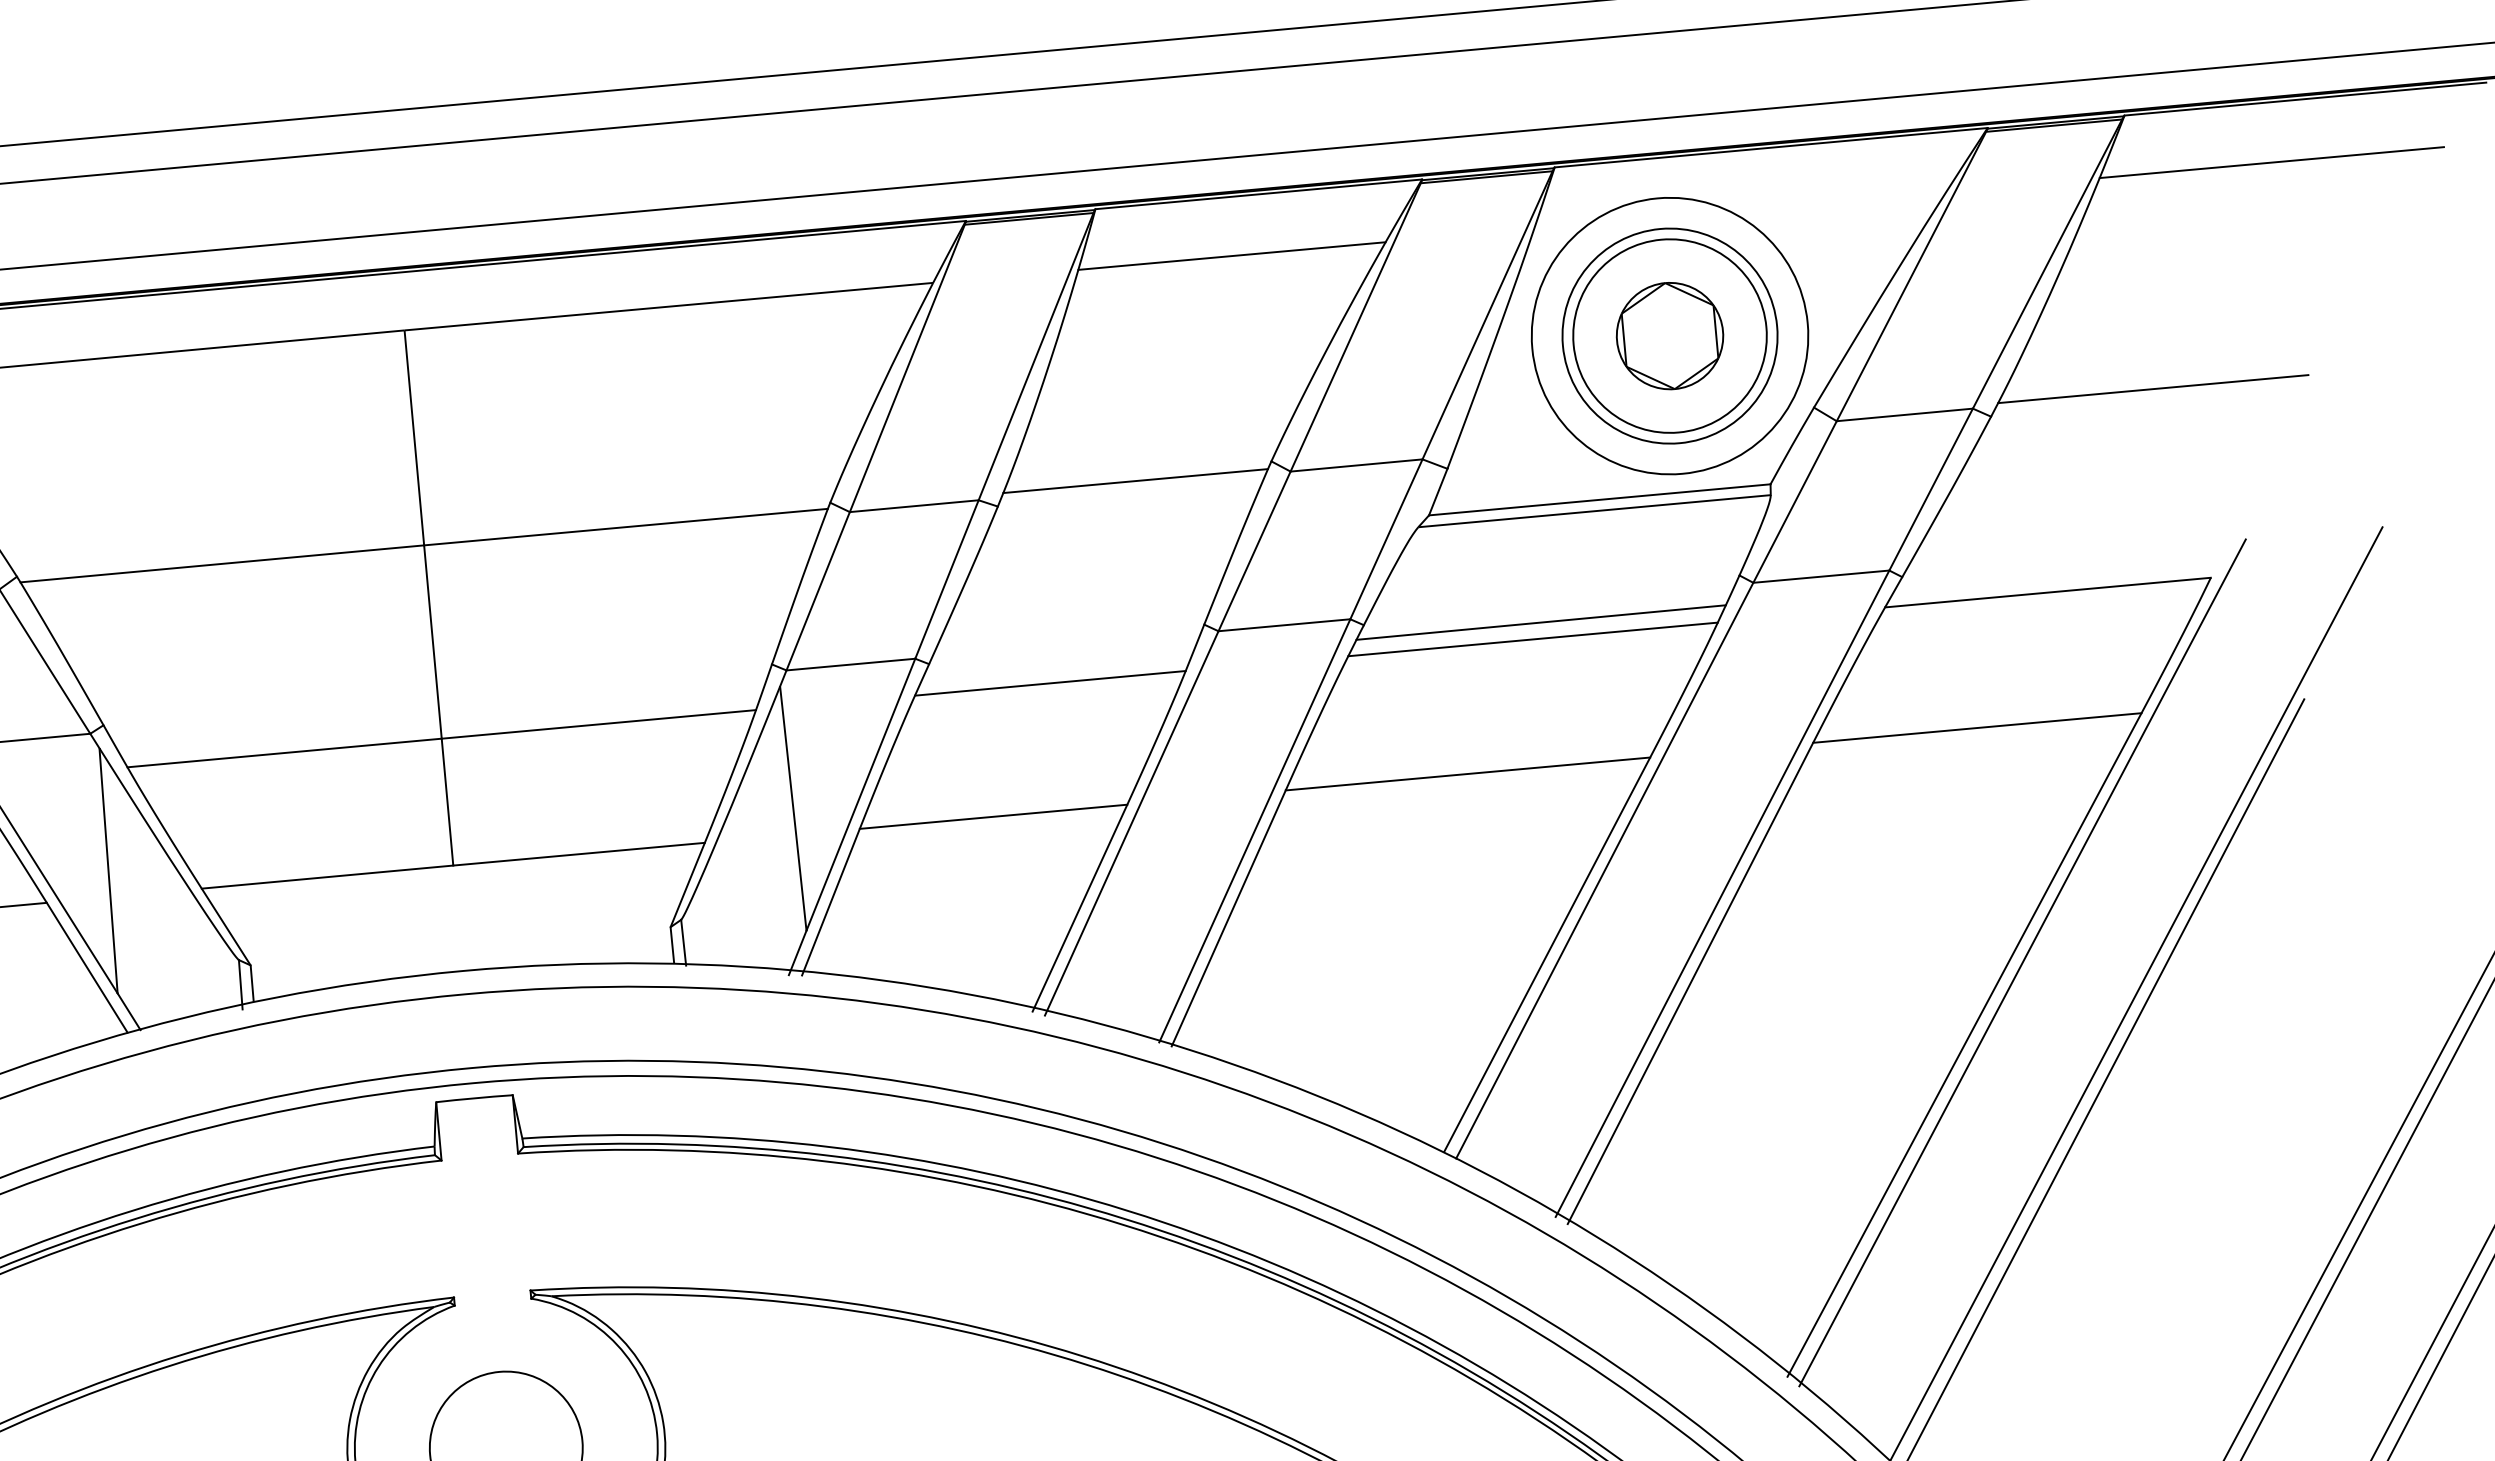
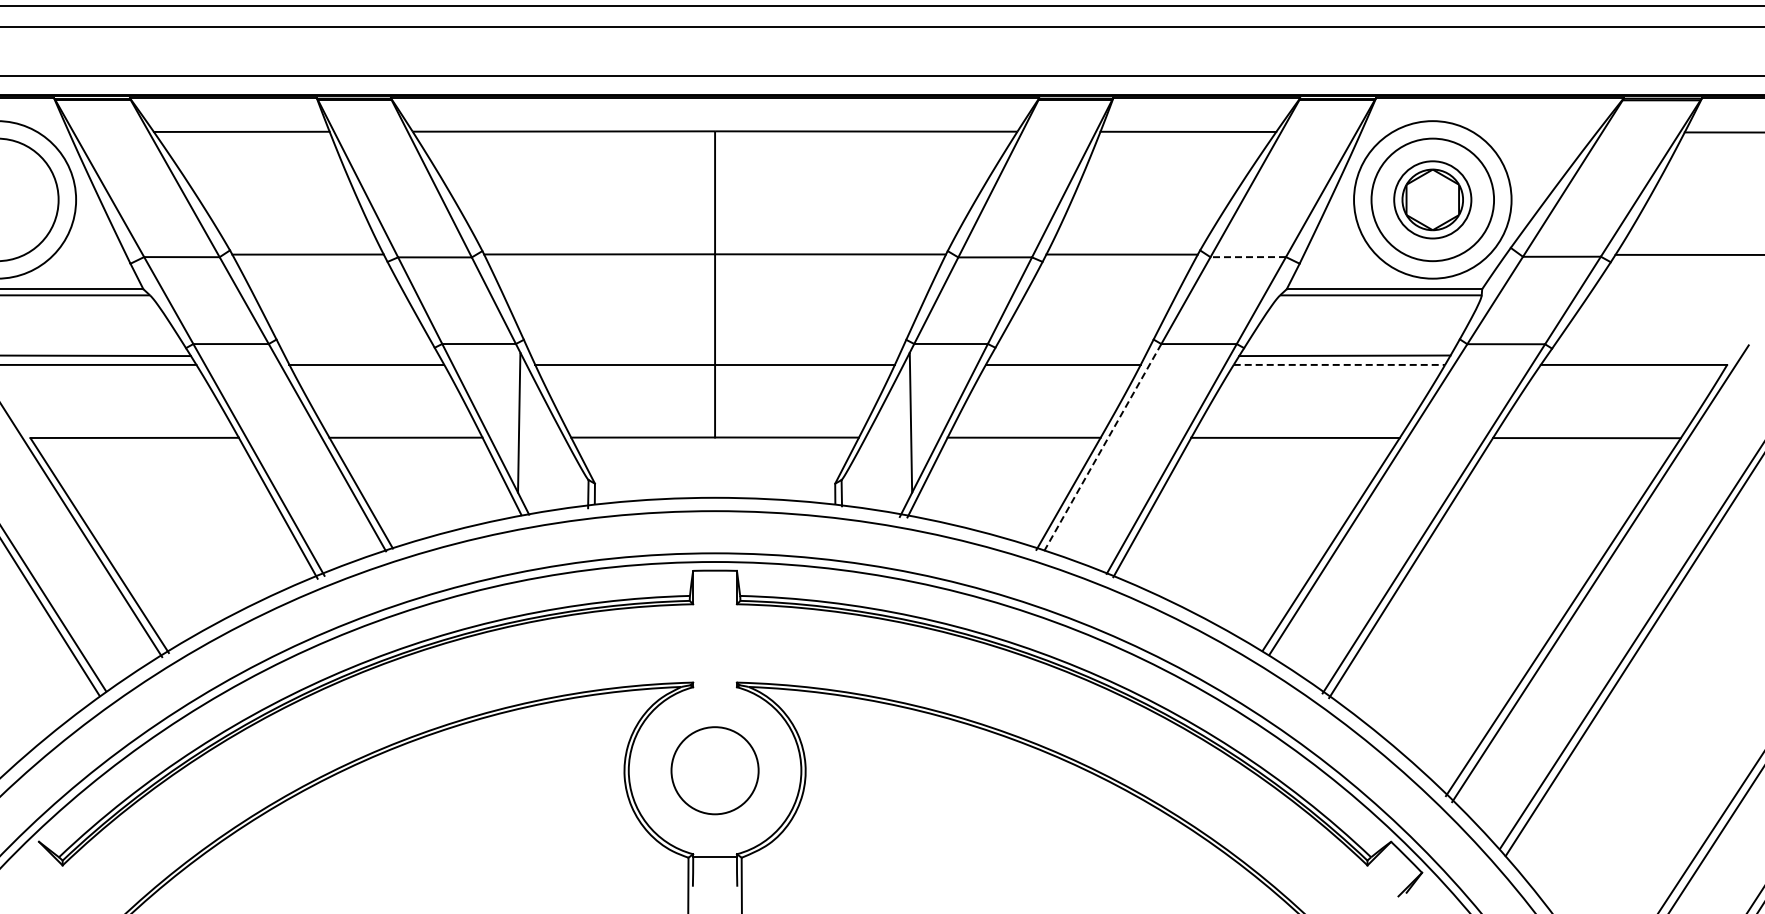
circle: (1669, 335) -> (1432, 199), size x0.7
line: (1357, 466) -> (1248, 257), solid -> dashed
line: (1533, 638) -> (1339, 364), solid -> dashed
line: (1130, 825) -> (1101, 449), solid -> dashed

